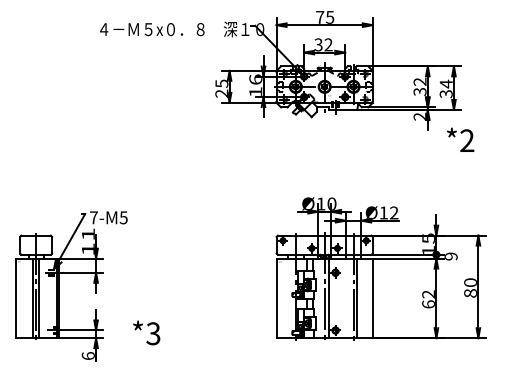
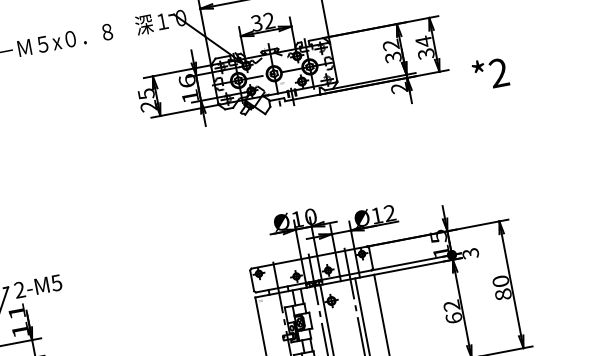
text: (460, 139) -> (490, 73), moved
text: (93, 217) -> (19, 289), 7-M5 -> 2-M5
text: (451, 256) -> (471, 253), 9 -> 3

